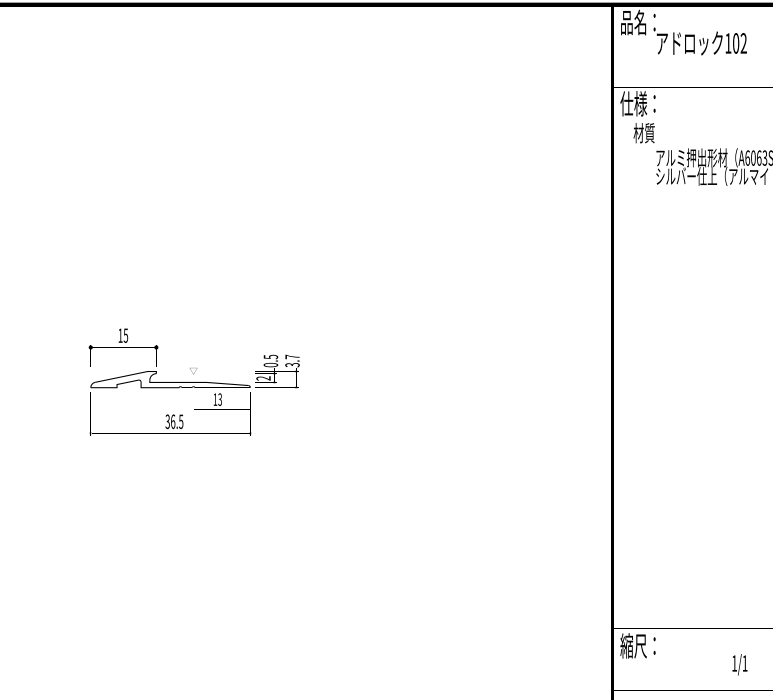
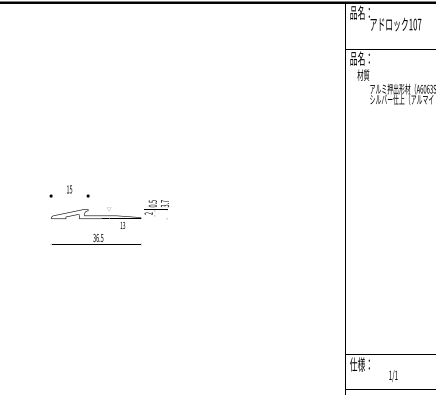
text: (743, 43) -> (419, 24), 102 -> 107
text: (633, 103) -> (357, 58), 仕様： -> 品名：
text: (633, 645) -> (357, 364), 縮尺： -> 仕様：
text: (740, 663) -> (393, 375), moved

